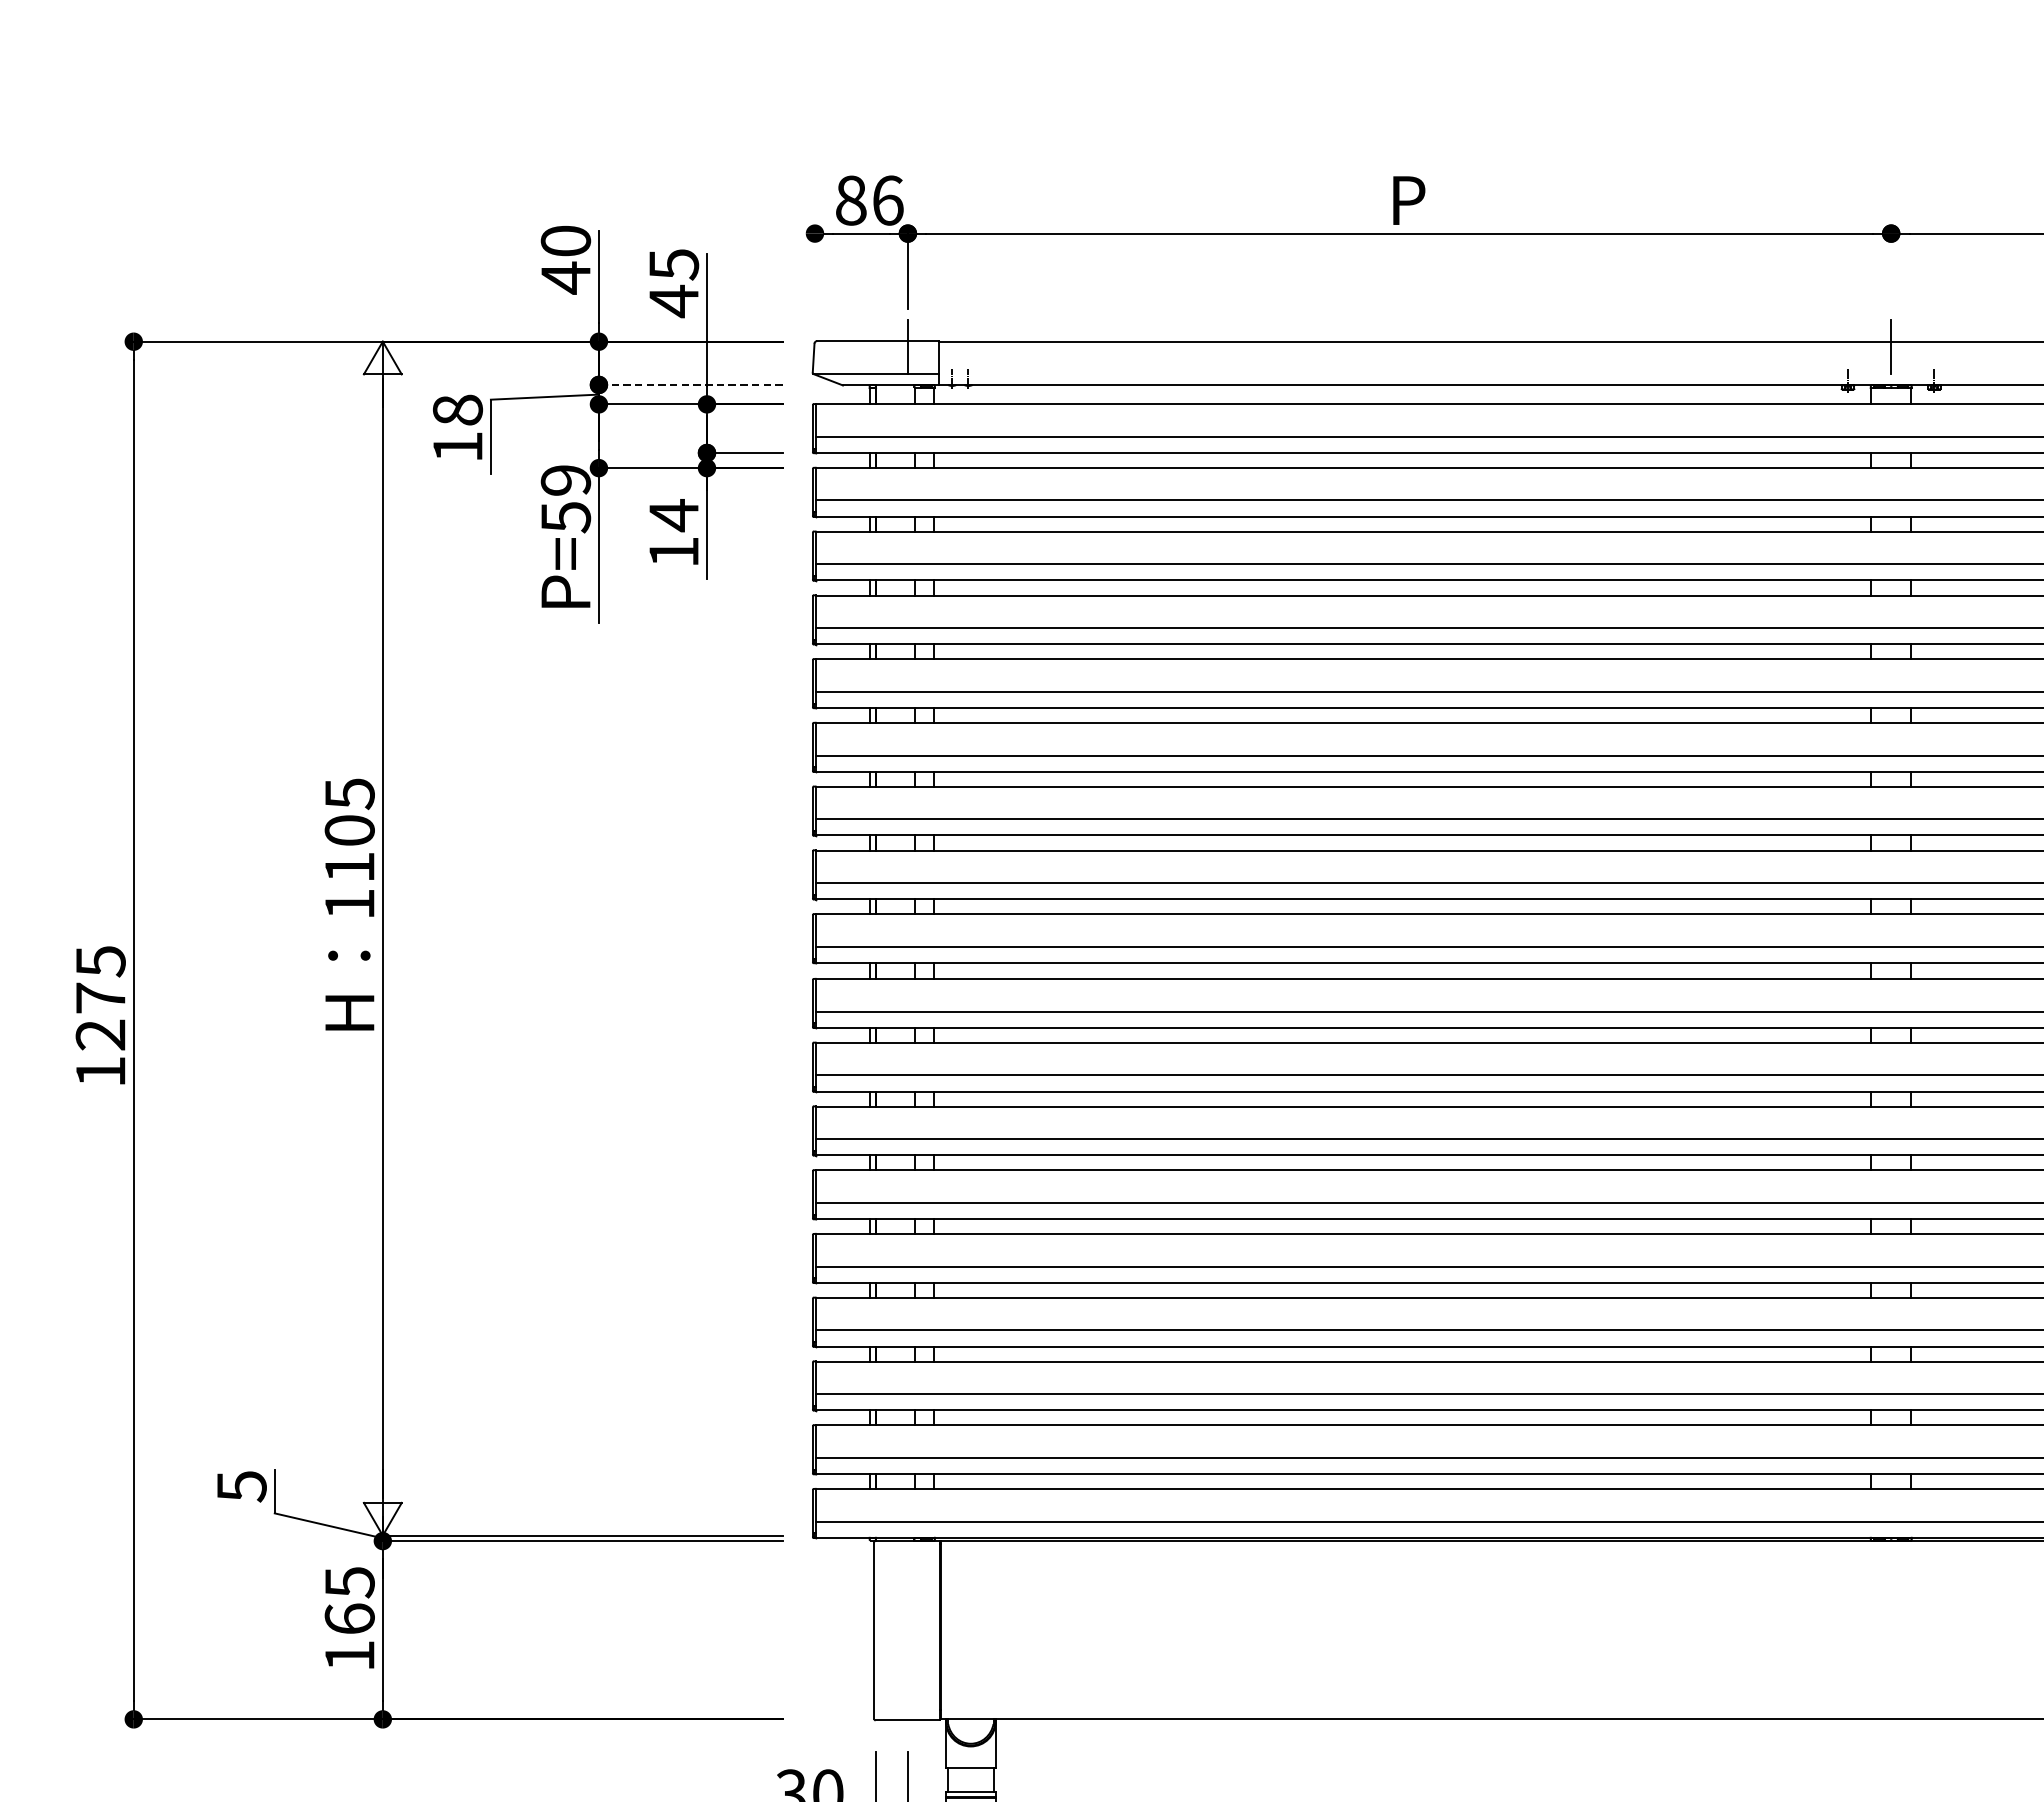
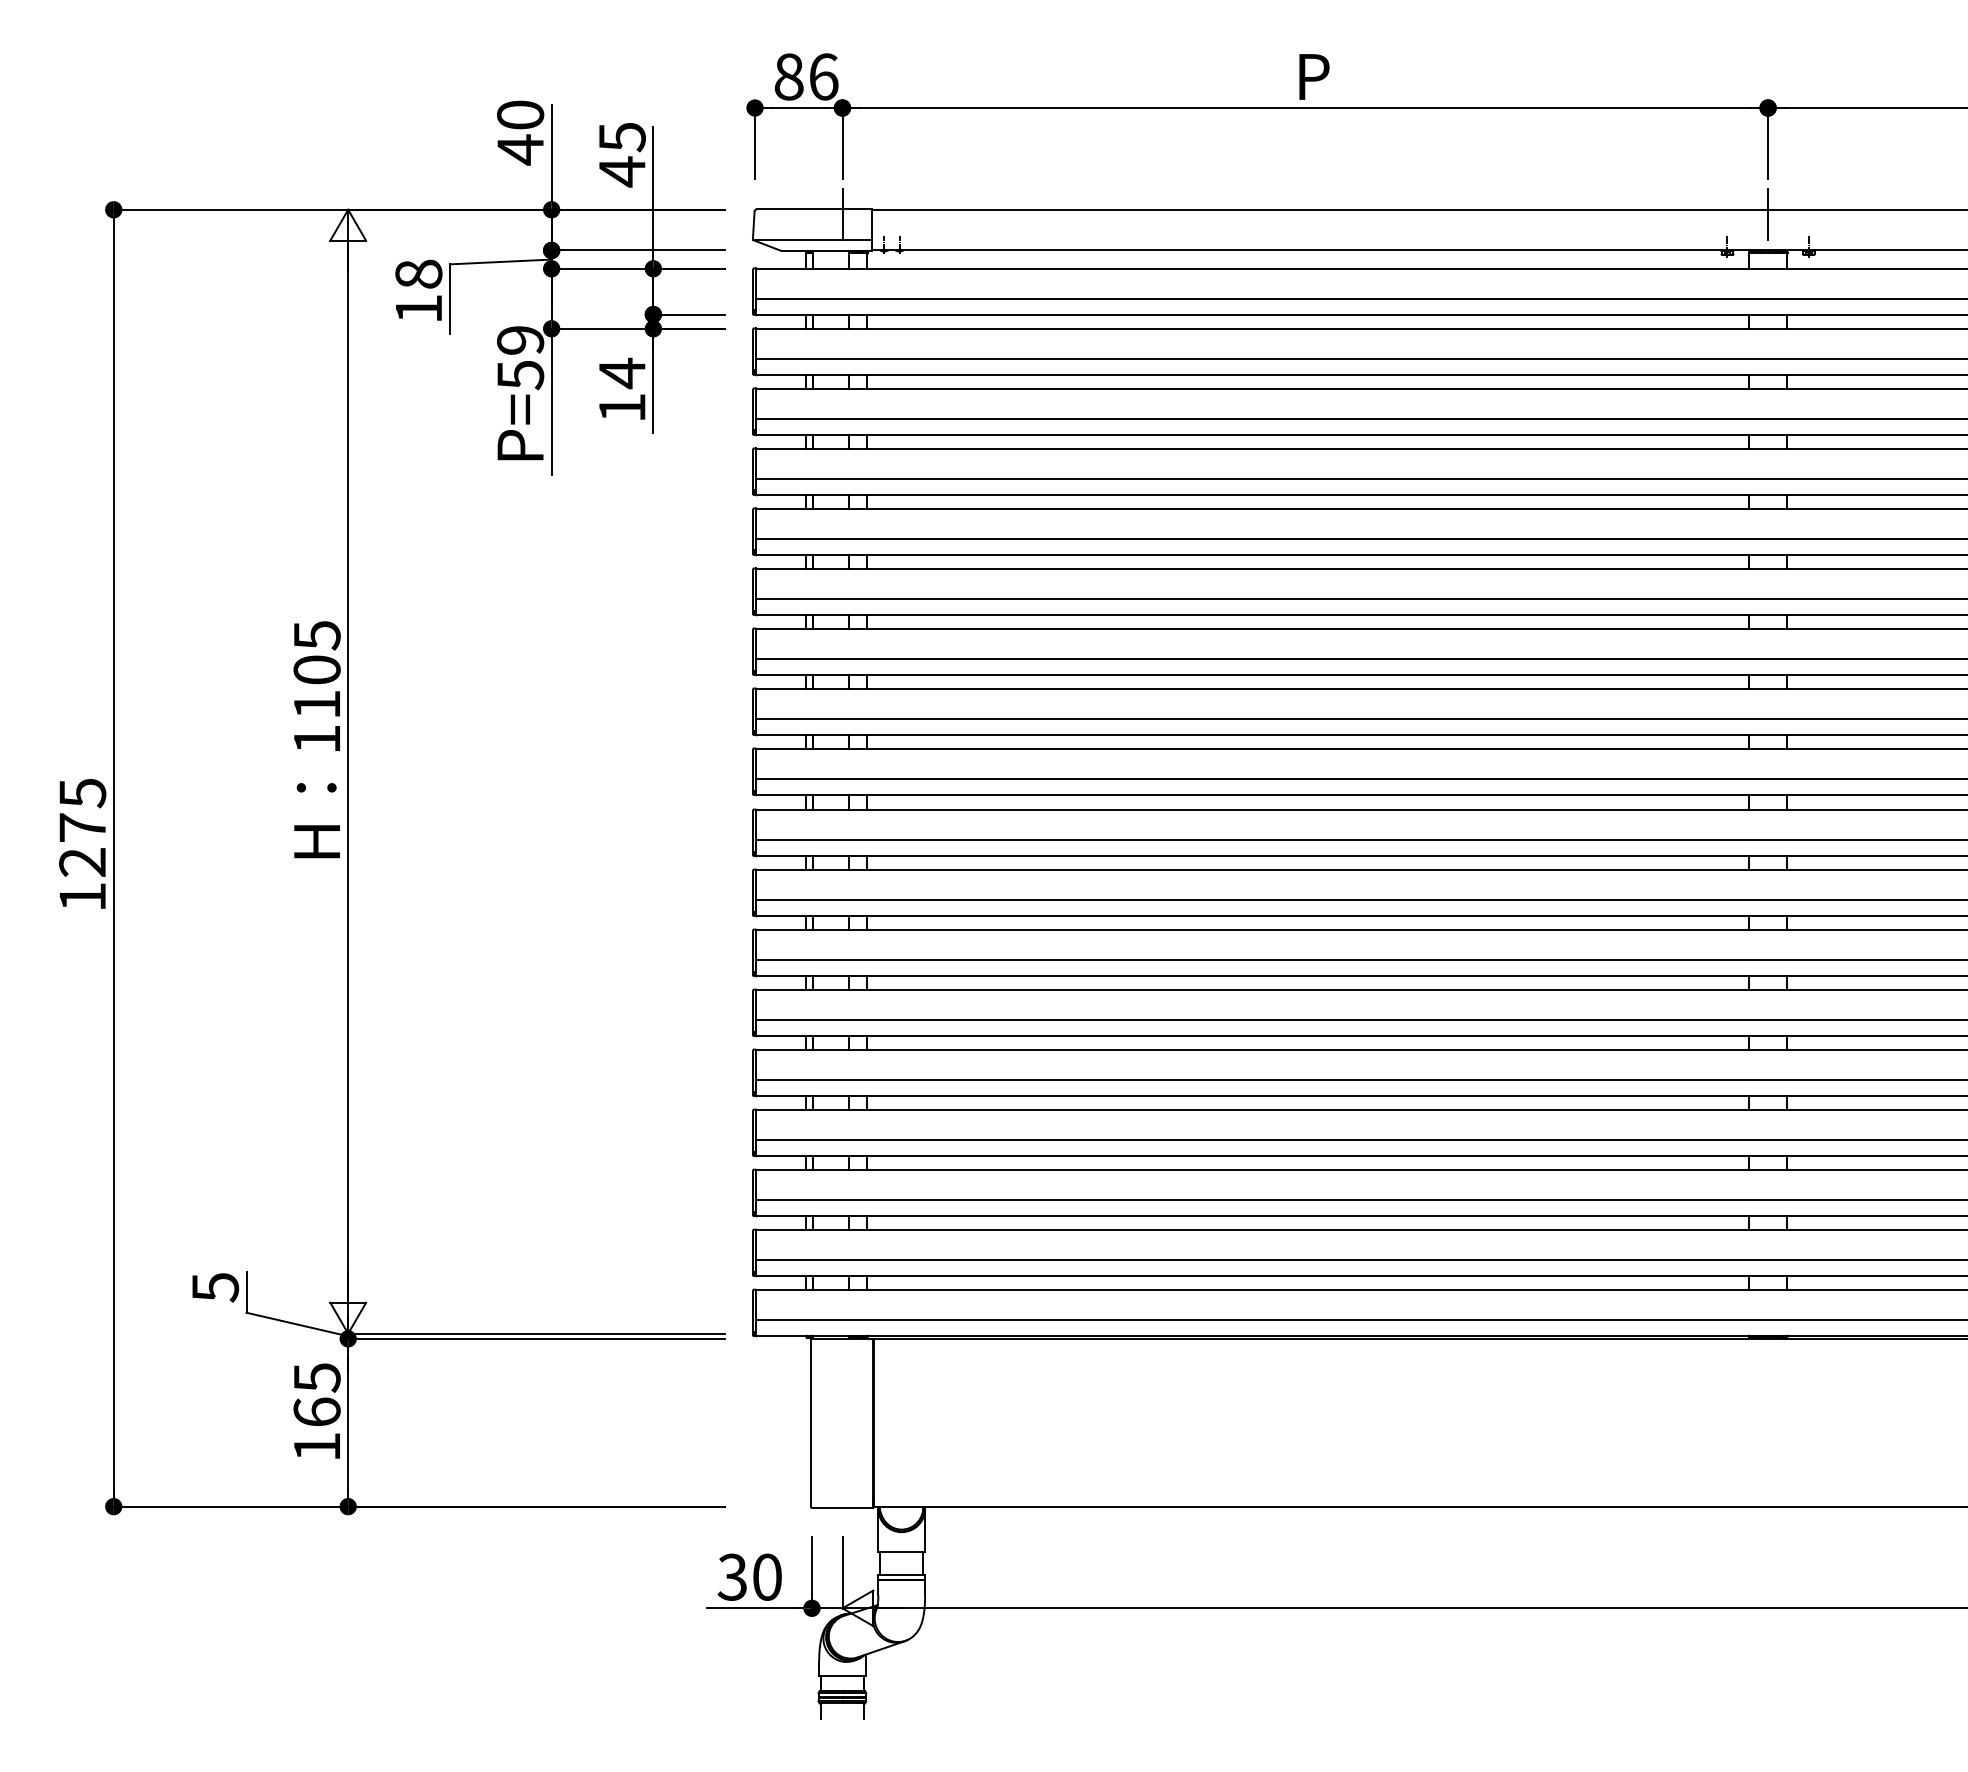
line: (815, 271) -> (755, 143), added
line: (1891, 271) -> (1768, 143), added
line: (690, 384) -> (637, 250), dashed -> solid

